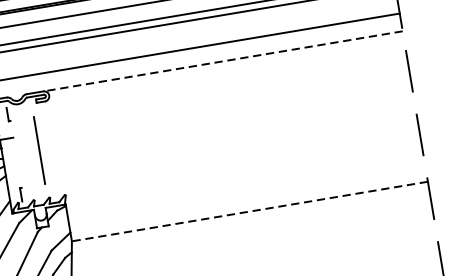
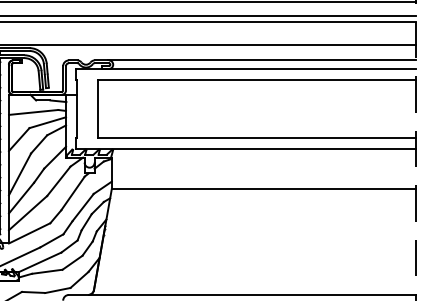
line: (222, 61) -> (262, 60), dashed -> solid
line: (205, 75) -> (246, 69), added
line: (219, 86) -> (256, 80), added
line: (230, 152) -> (256, 137), added
line: (16, 153) -> (77, 108), added
line: (221, 168) -> (246, 149), added
line: (249, 212) -> (263, 189), dashed -> solid

